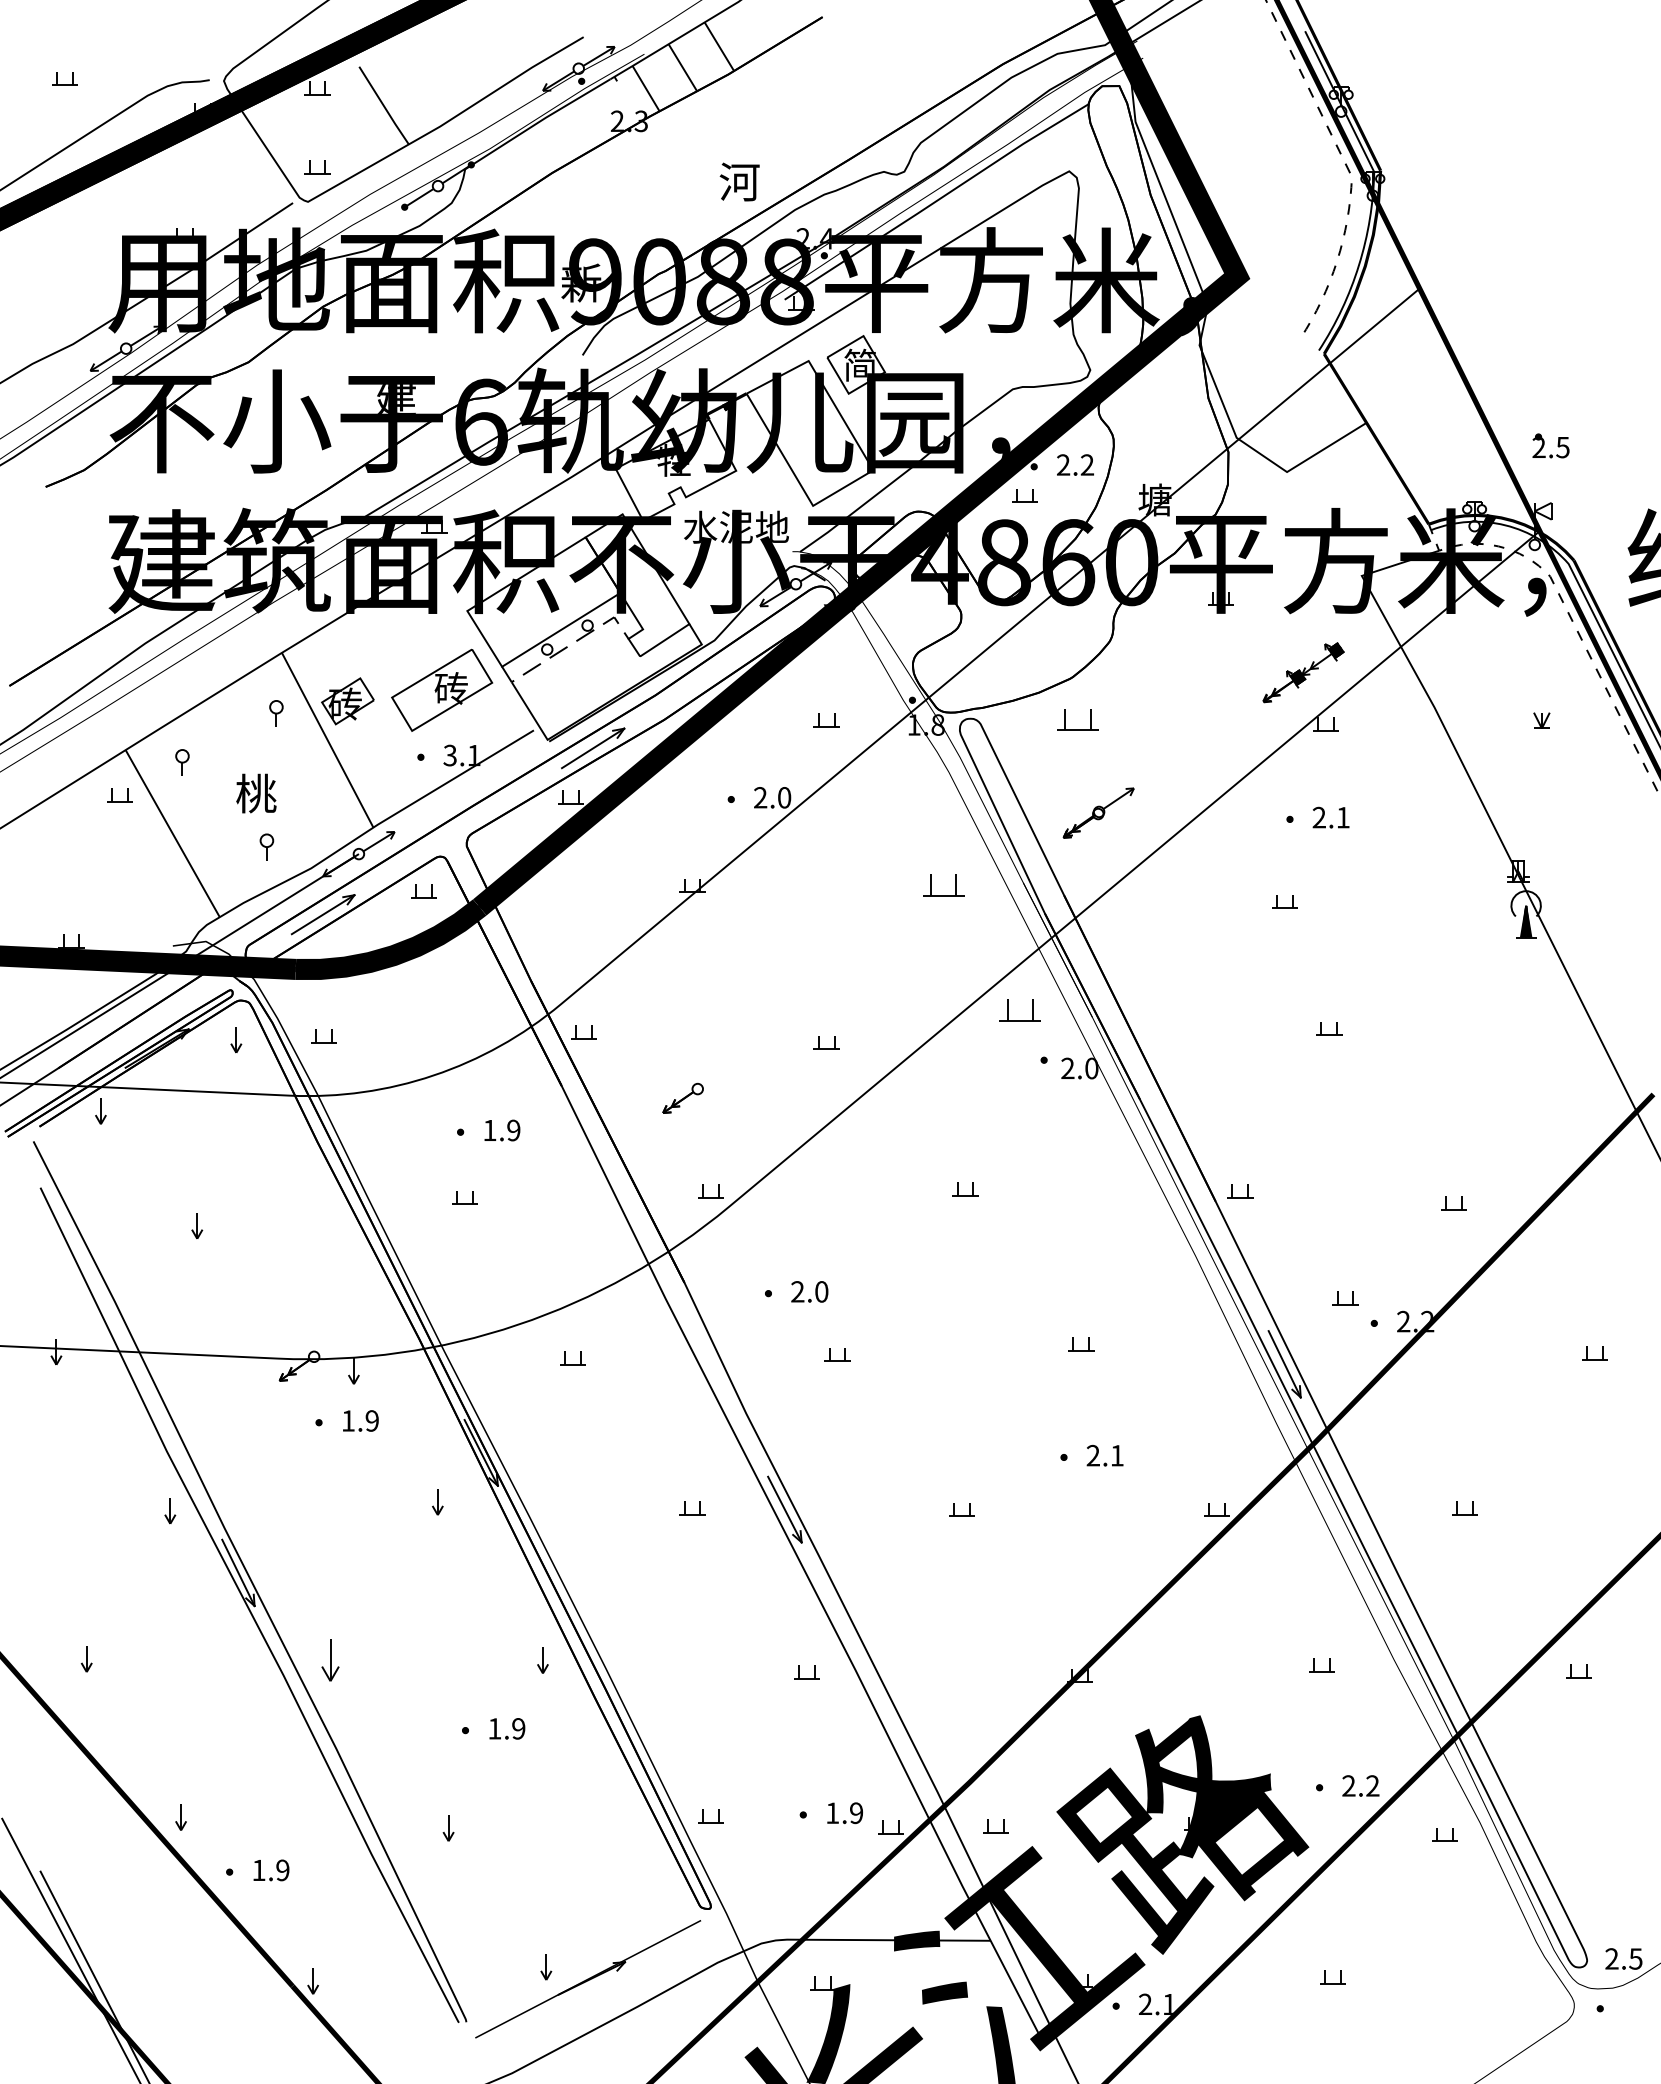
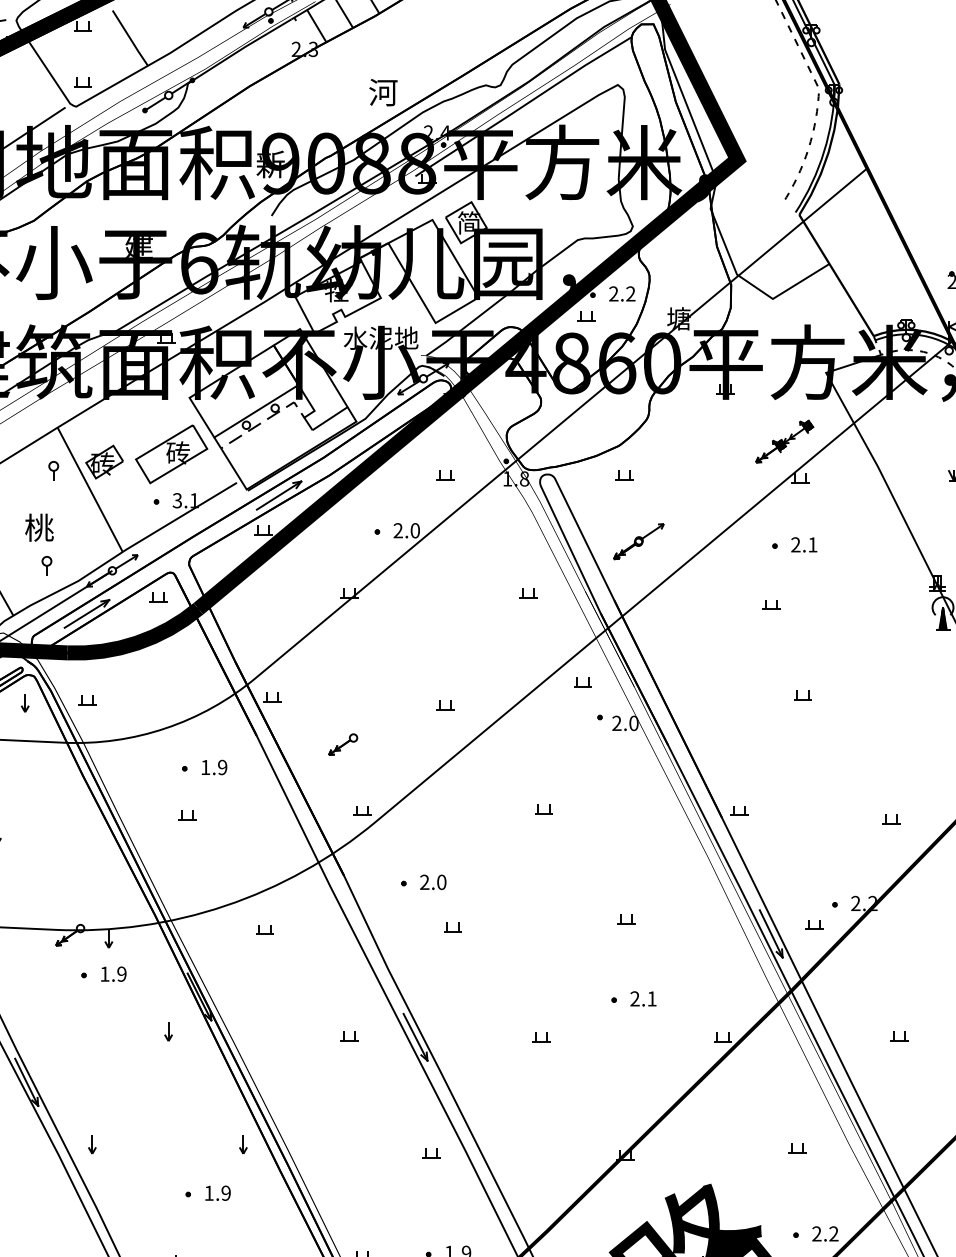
part: (1077, 720) -> (623, 475), size x0.62
part: (943, 885) -> (528, 593), size x0.62
part: (1019, 1010) -> (582, 682), size x0.62
part: (1345, 1298) -> (814, 924), moved
part: (330, 1660) -> (92, 1144), size x0.62

